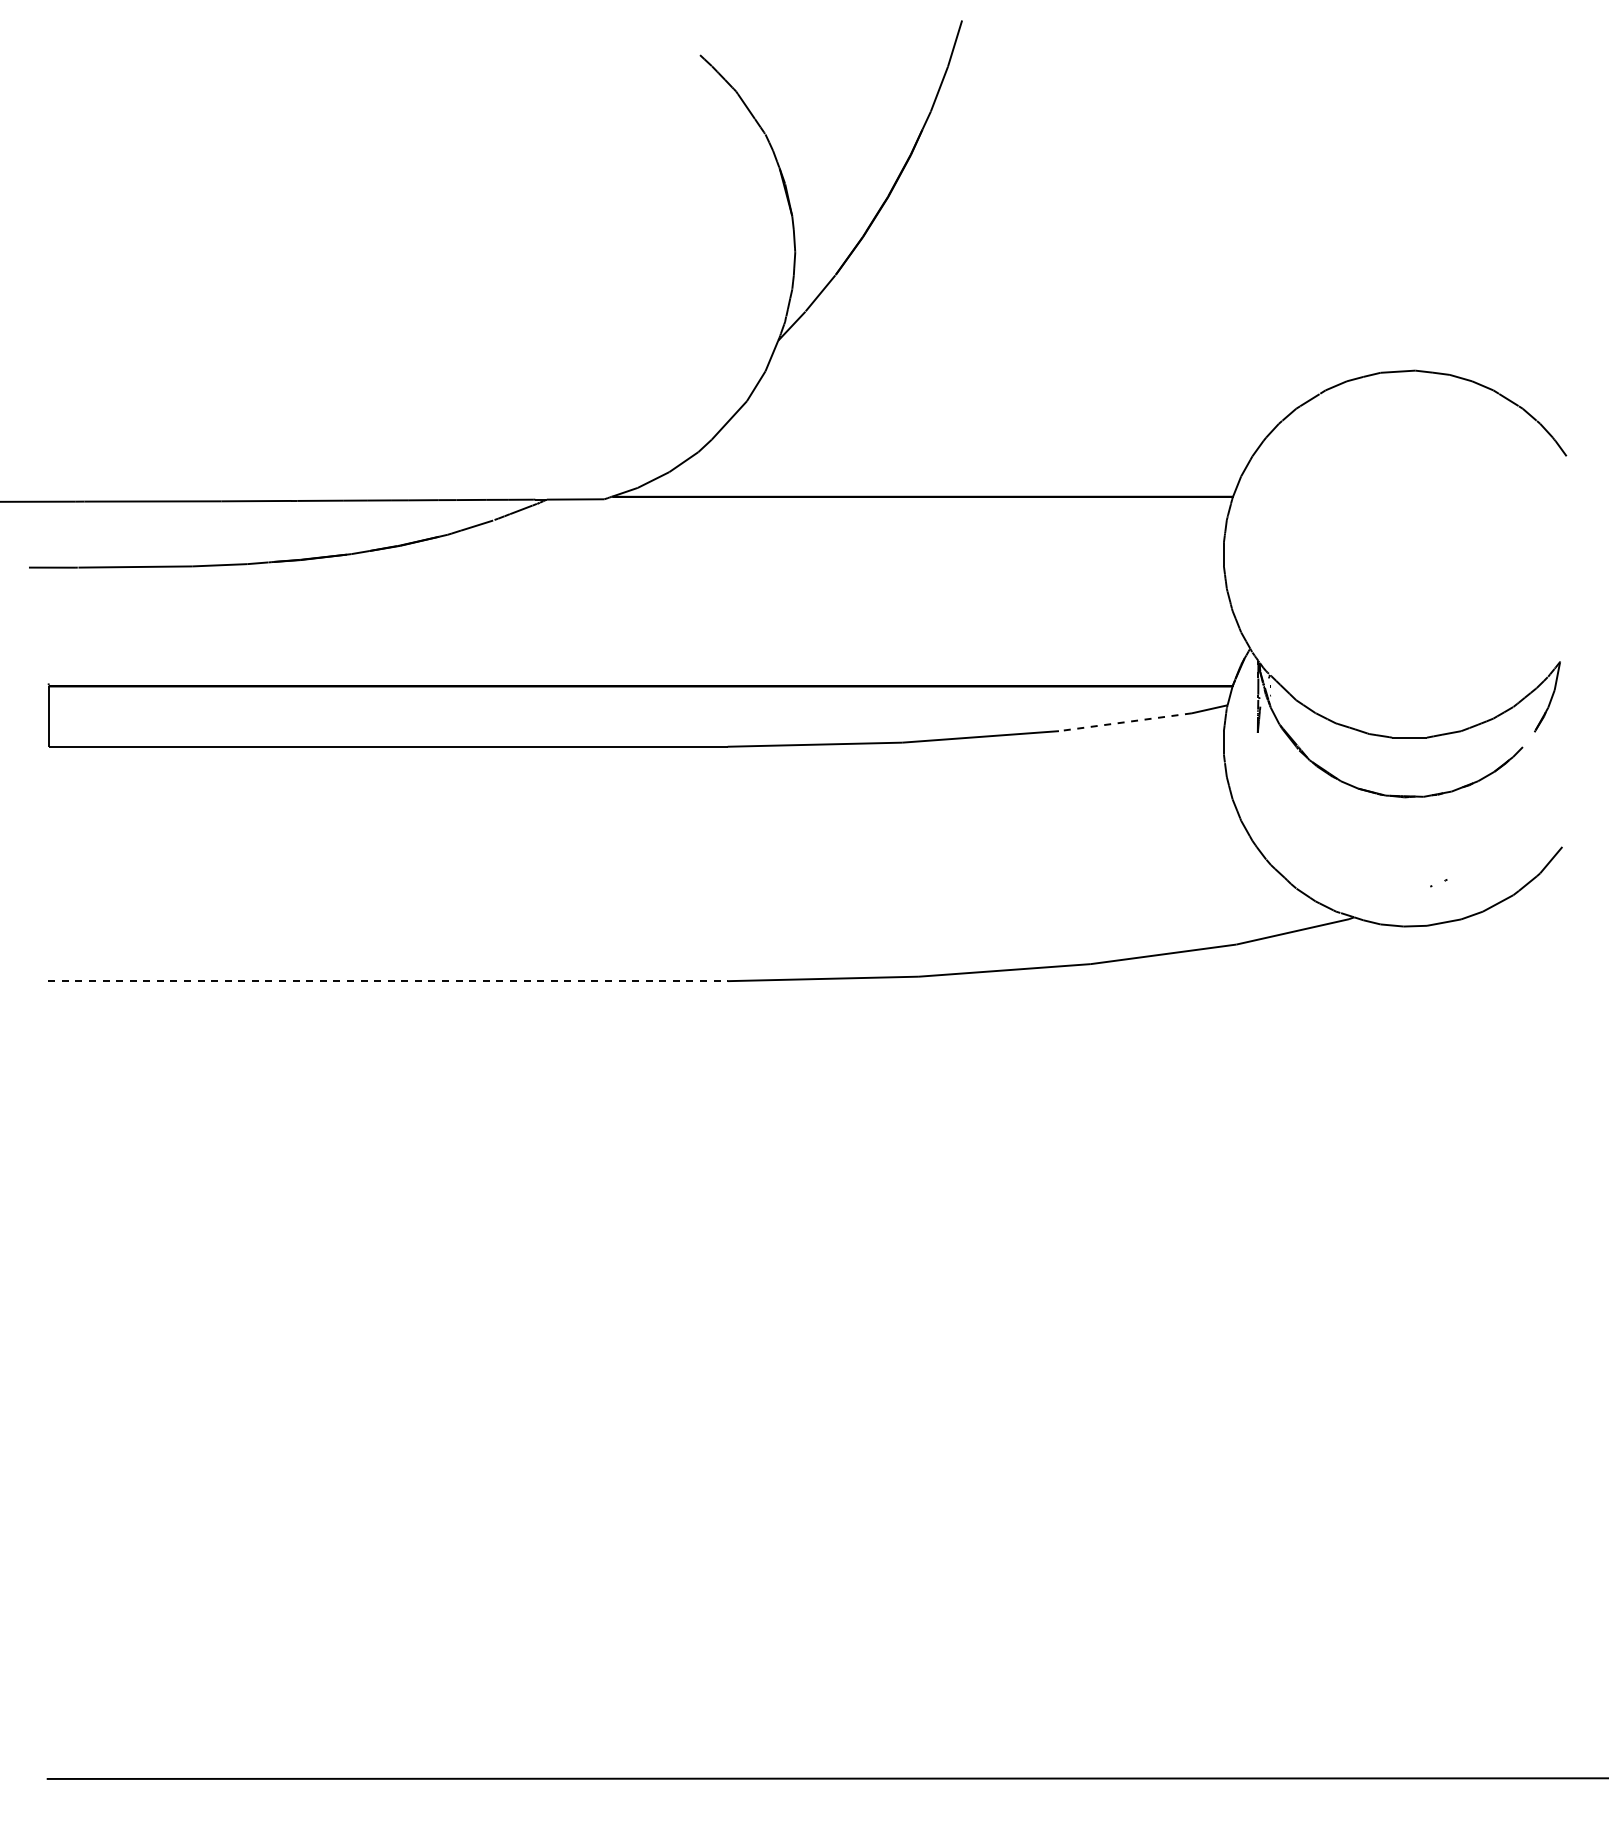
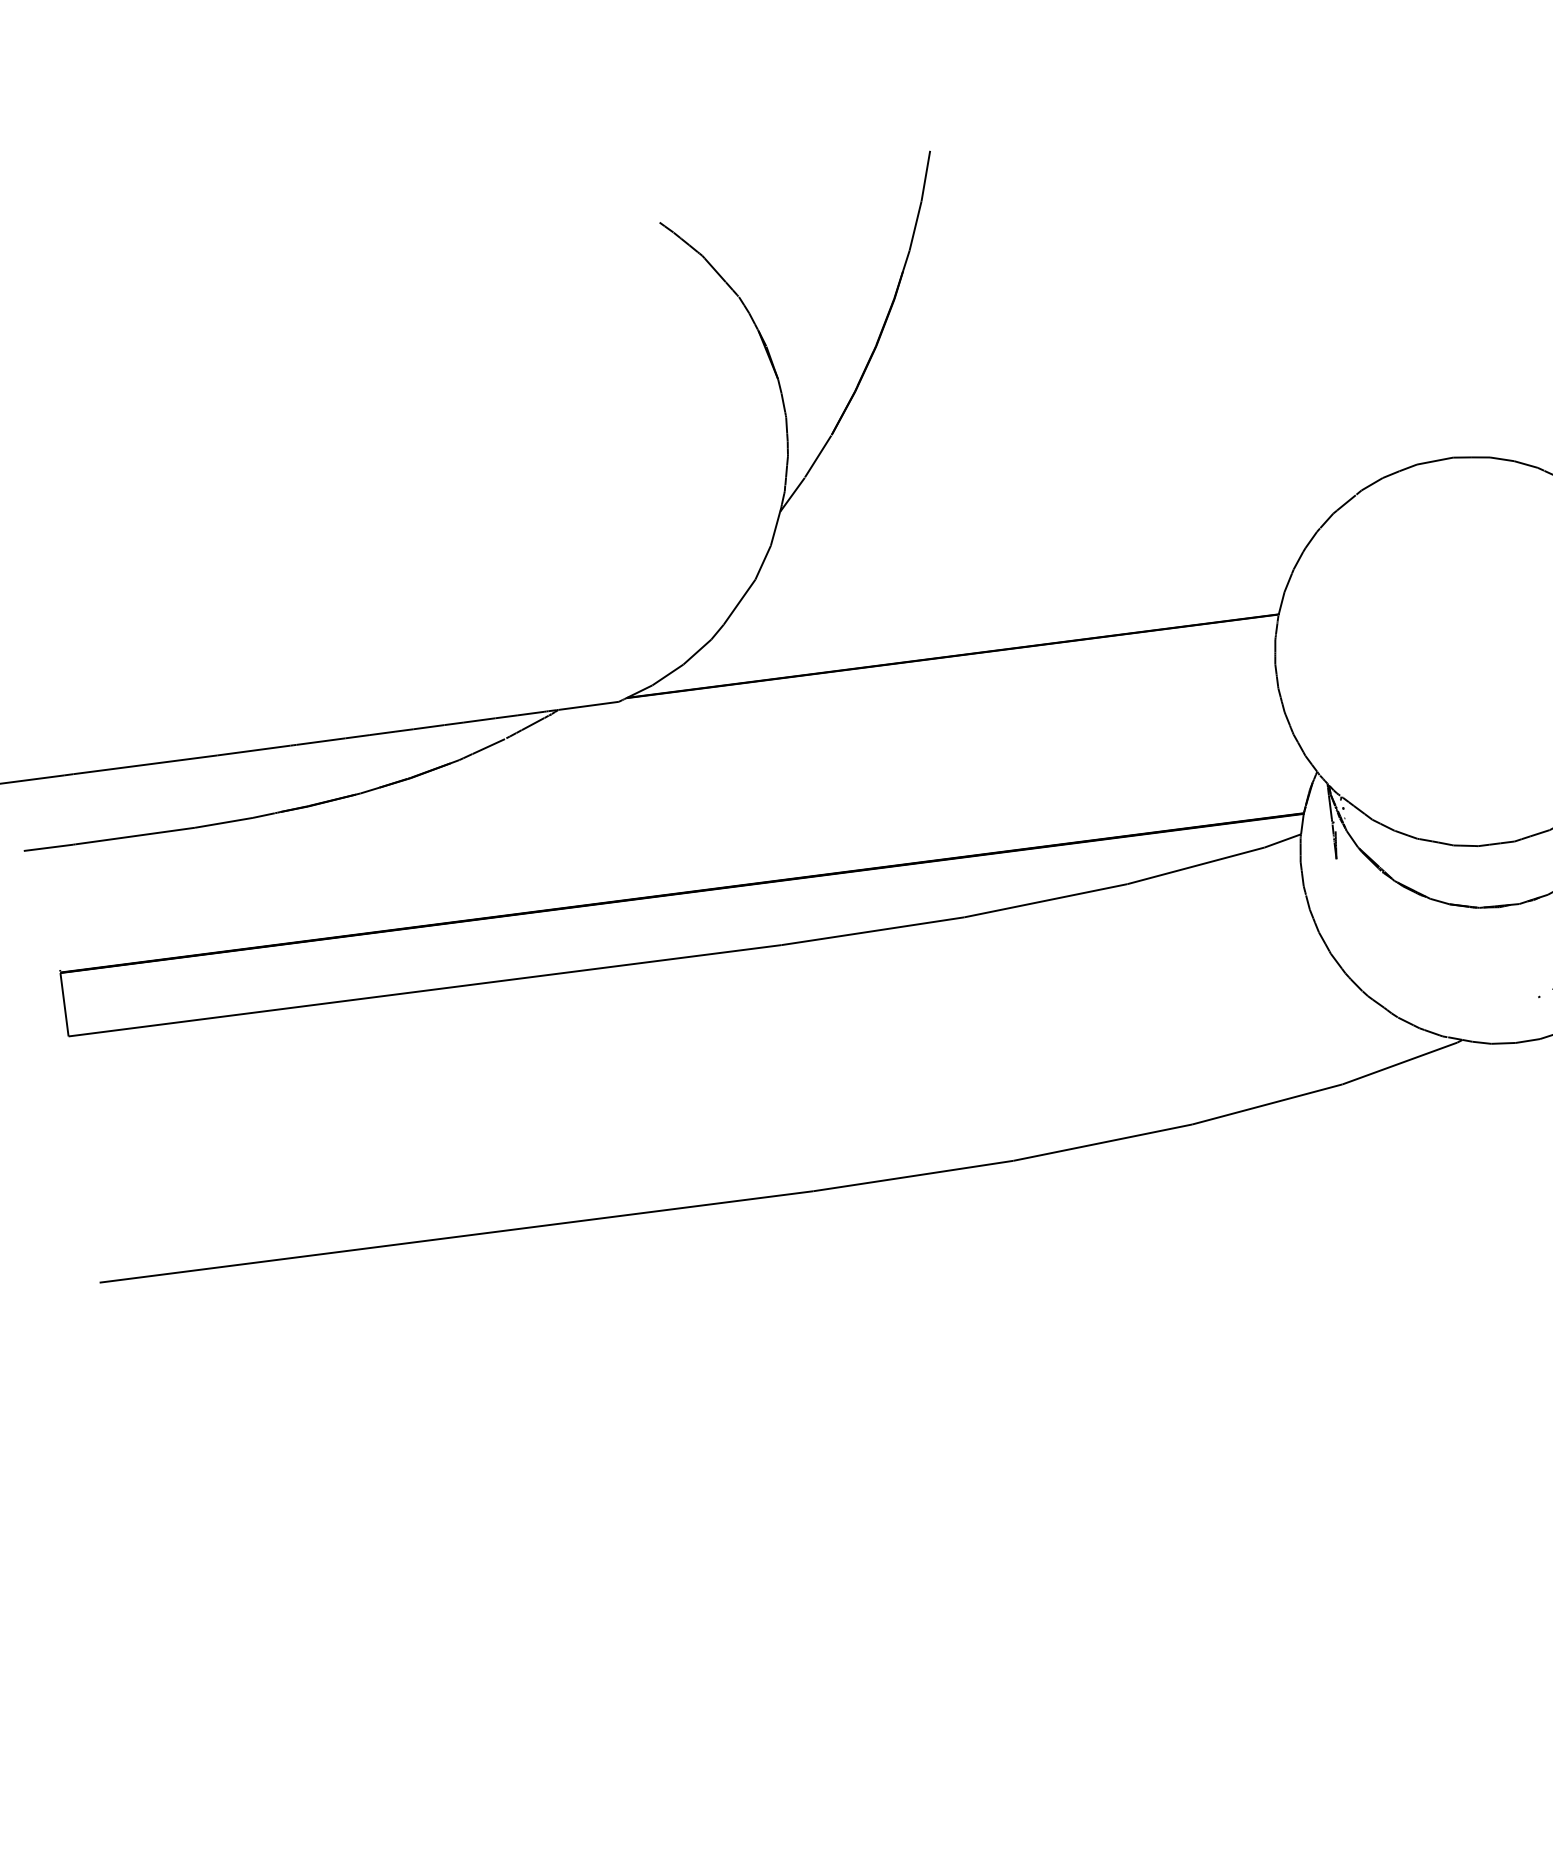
line: (1124, 722) -> (1195, 866), dashed -> solid
line: (388, 981) -> (457, 1237), dashed -> solid

